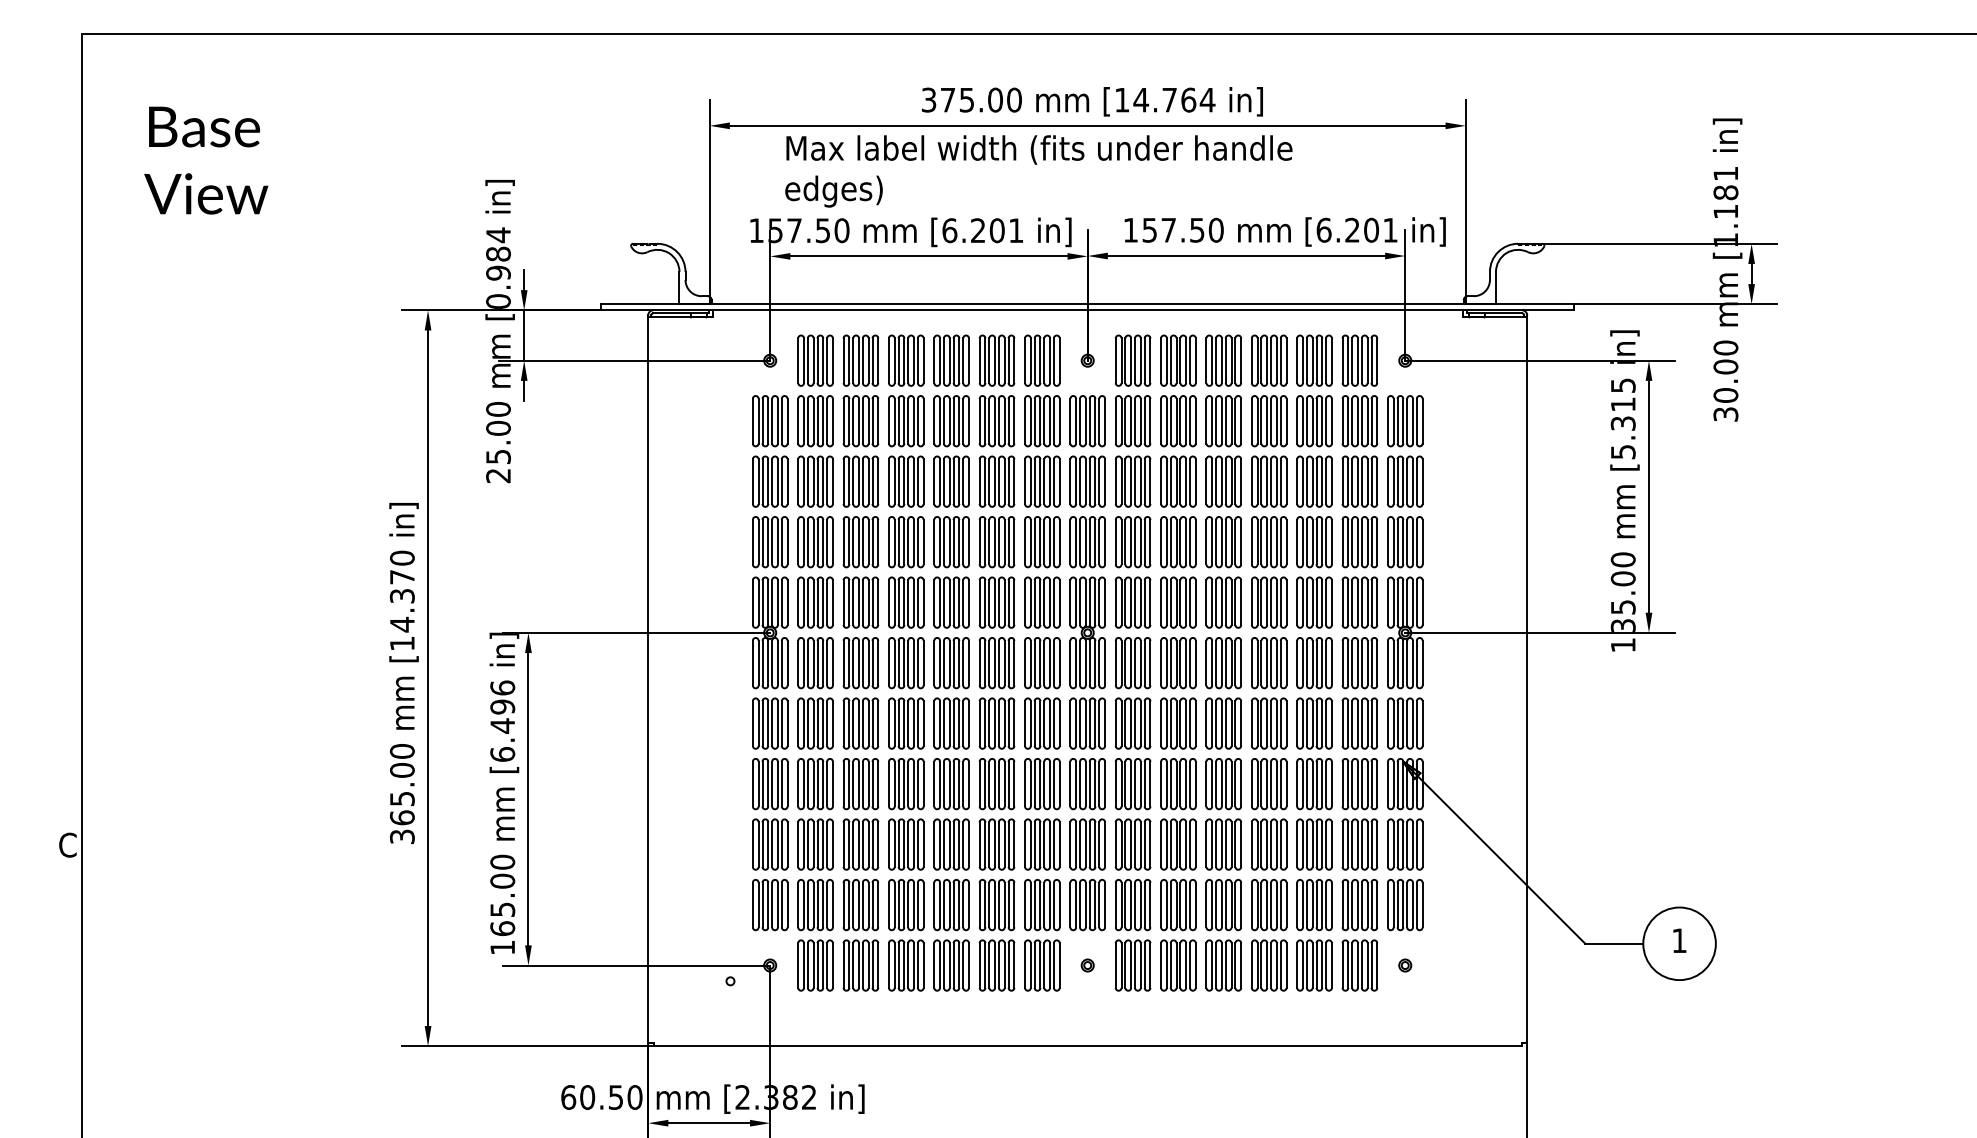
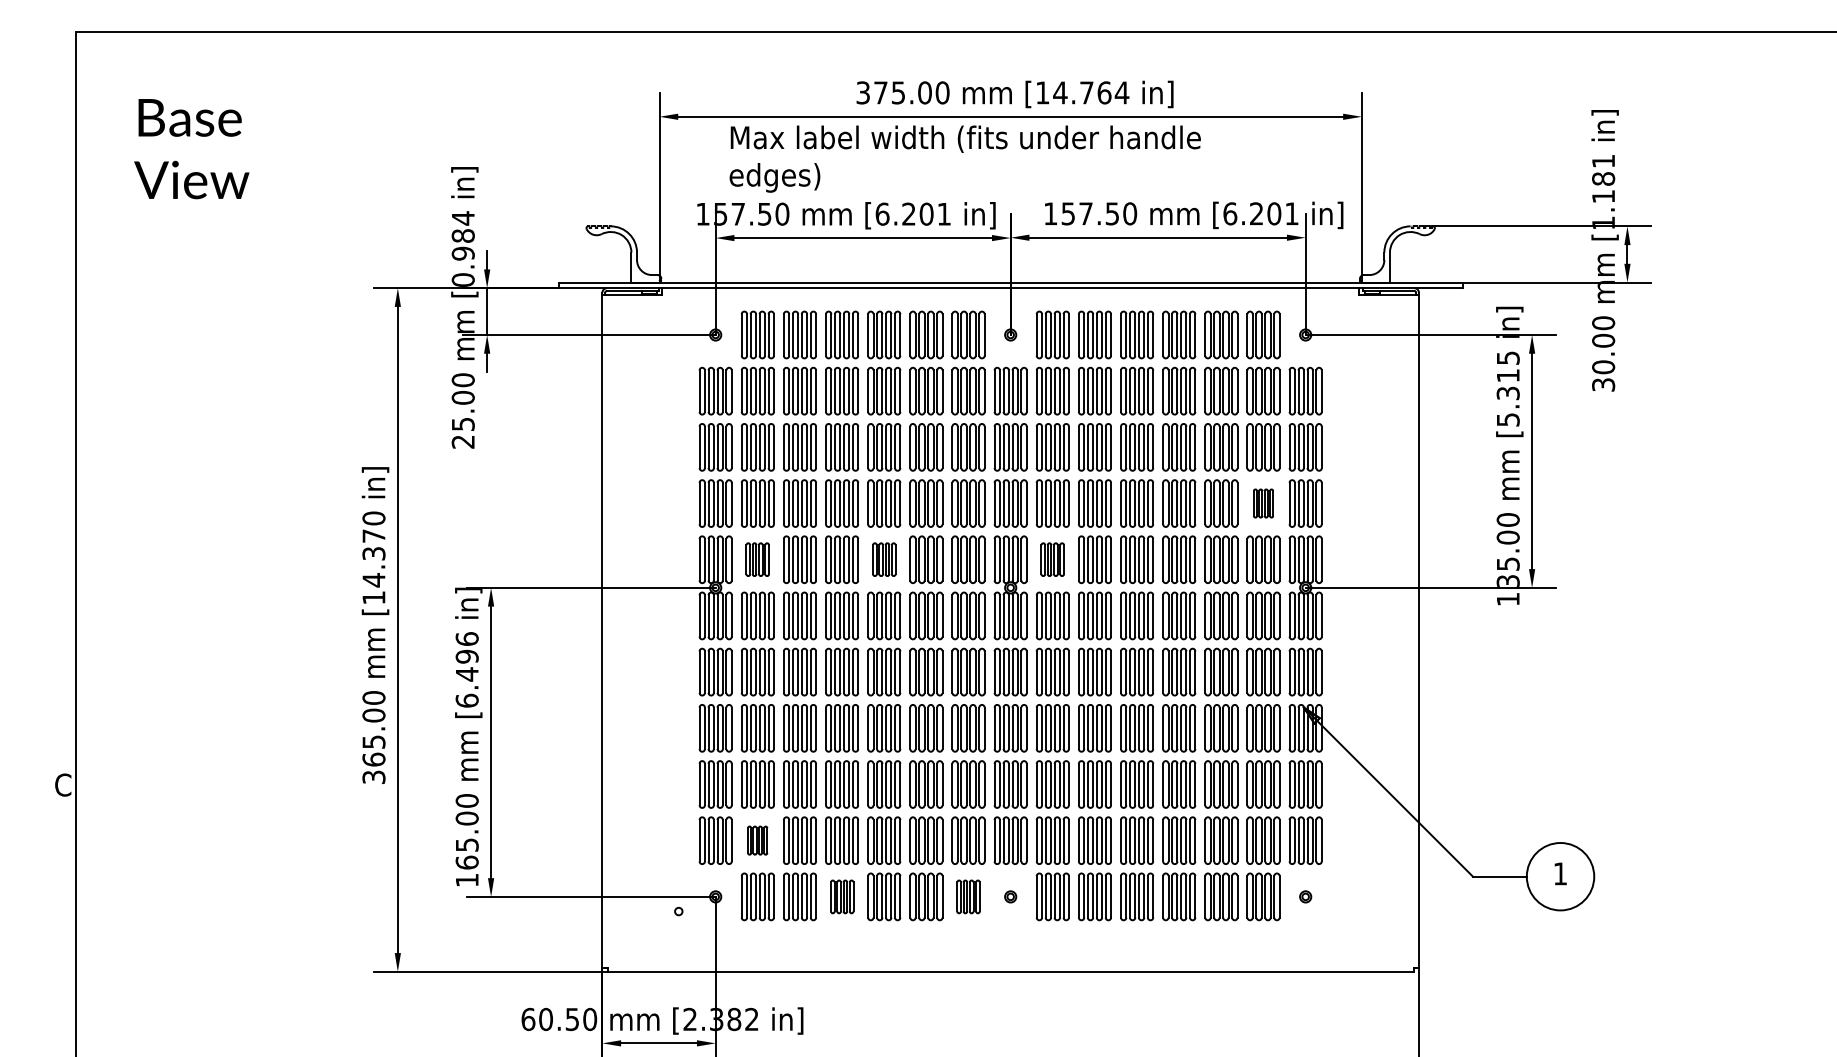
part: (1359, 542) -> (1263, 503), size x0.6
part: (815, 602) -> (757, 559), size x0.7
part: (951, 602) -> (884, 559), size x0.7
part: (1132, 602) -> (1052, 559), size x0.7
part: (815, 904) -> (757, 840), size x0.6
part: (906, 965) -> (842, 896), size x0.7
part: (1042, 965) -> (968, 896), size x0.7

